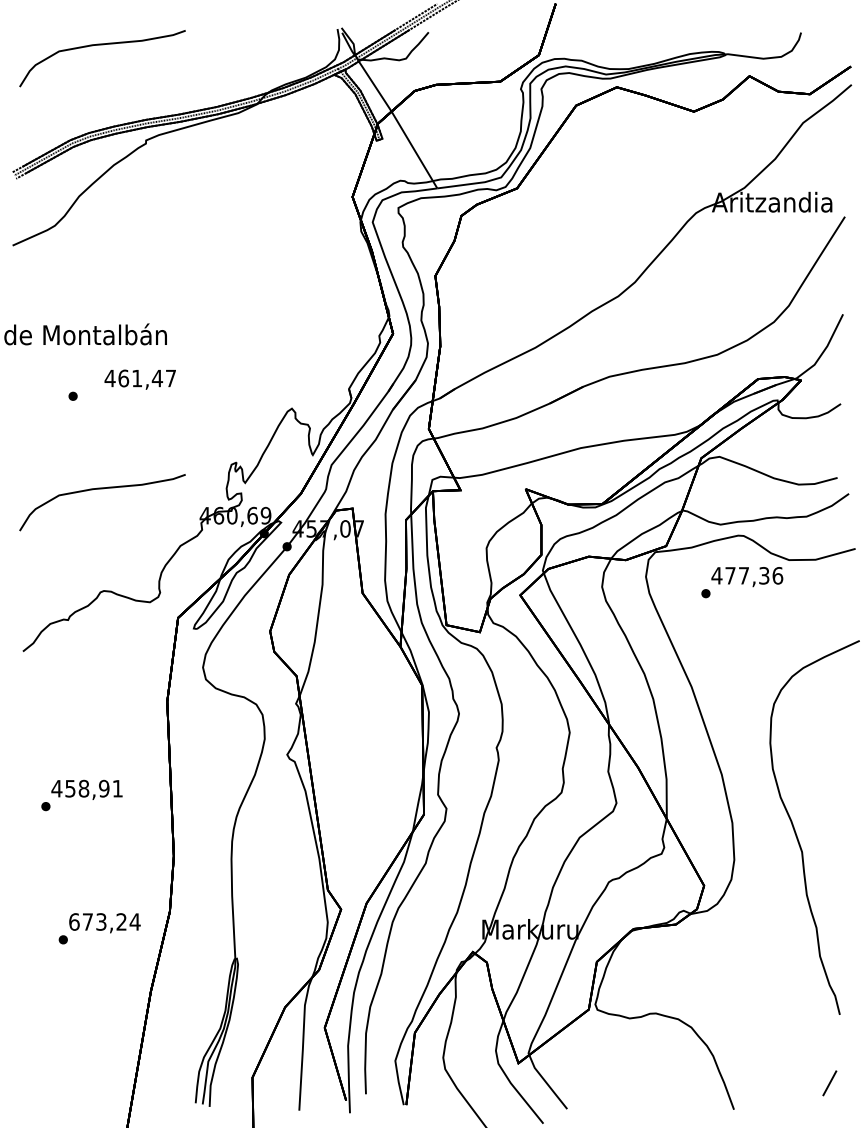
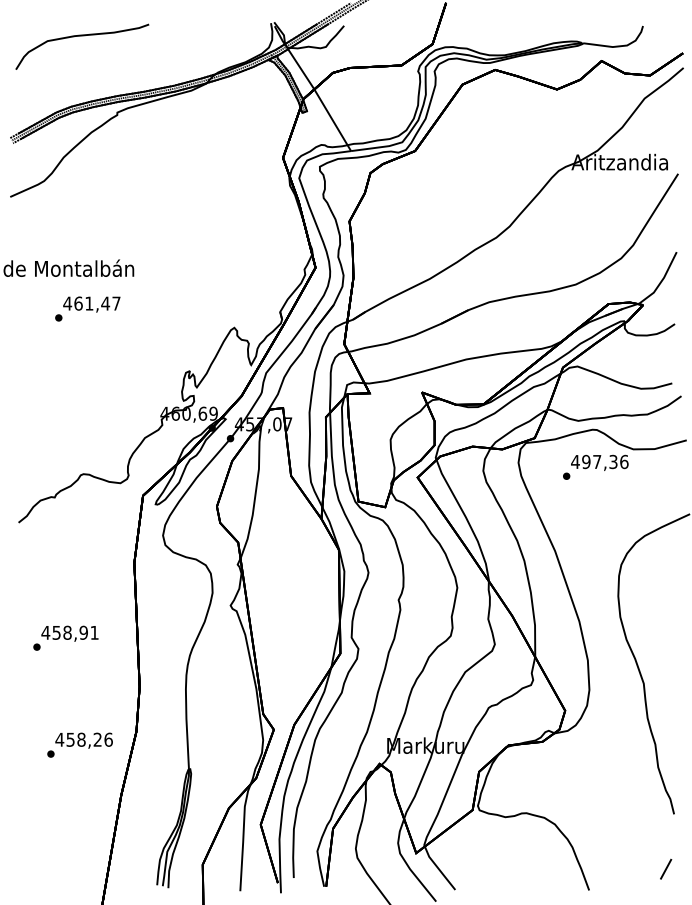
text: (139, 379) -> (91, 304), moved
curve: (102, 489) -> (82, 392), removed
text: (730, 575) -> (586, 461), 477,36 -> 497,36
text: (104, 921) -> (83, 739), 673,24 -> 458,26

